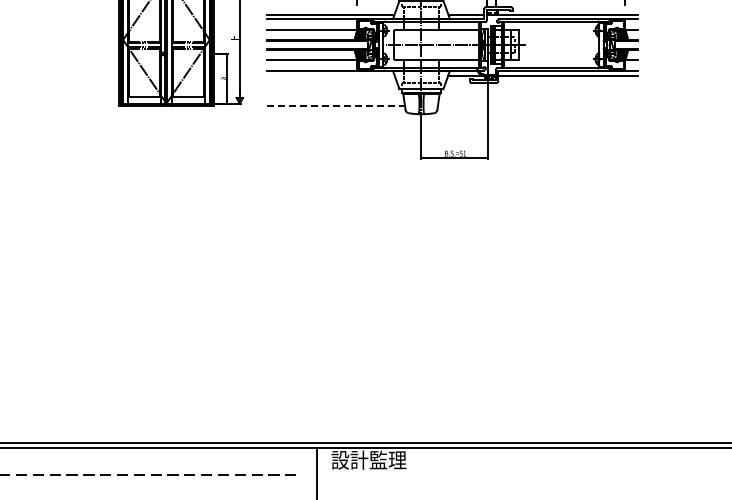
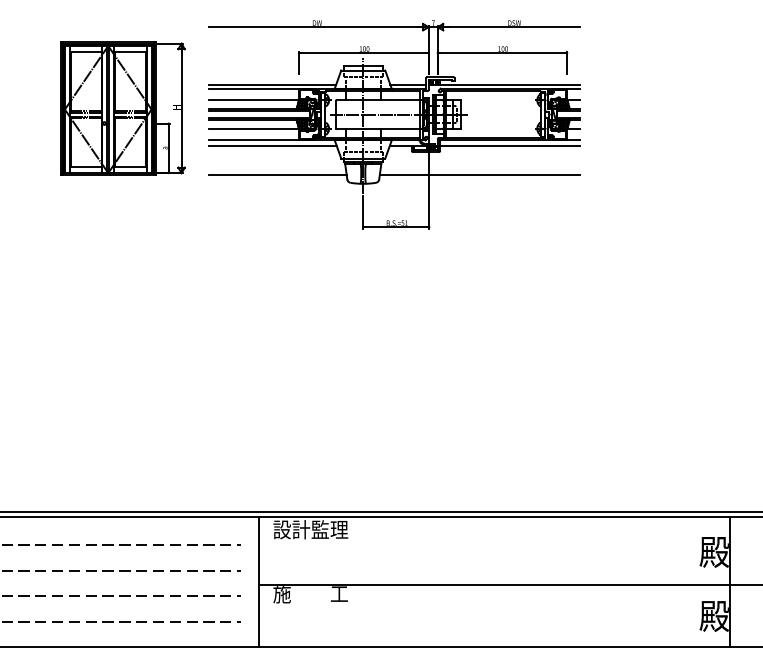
line: (330, 75) -> (272, 145), added
line: (336, 105) -> (278, 175), dashed -> solid
line: (538, 105) -> (480, 175), added

